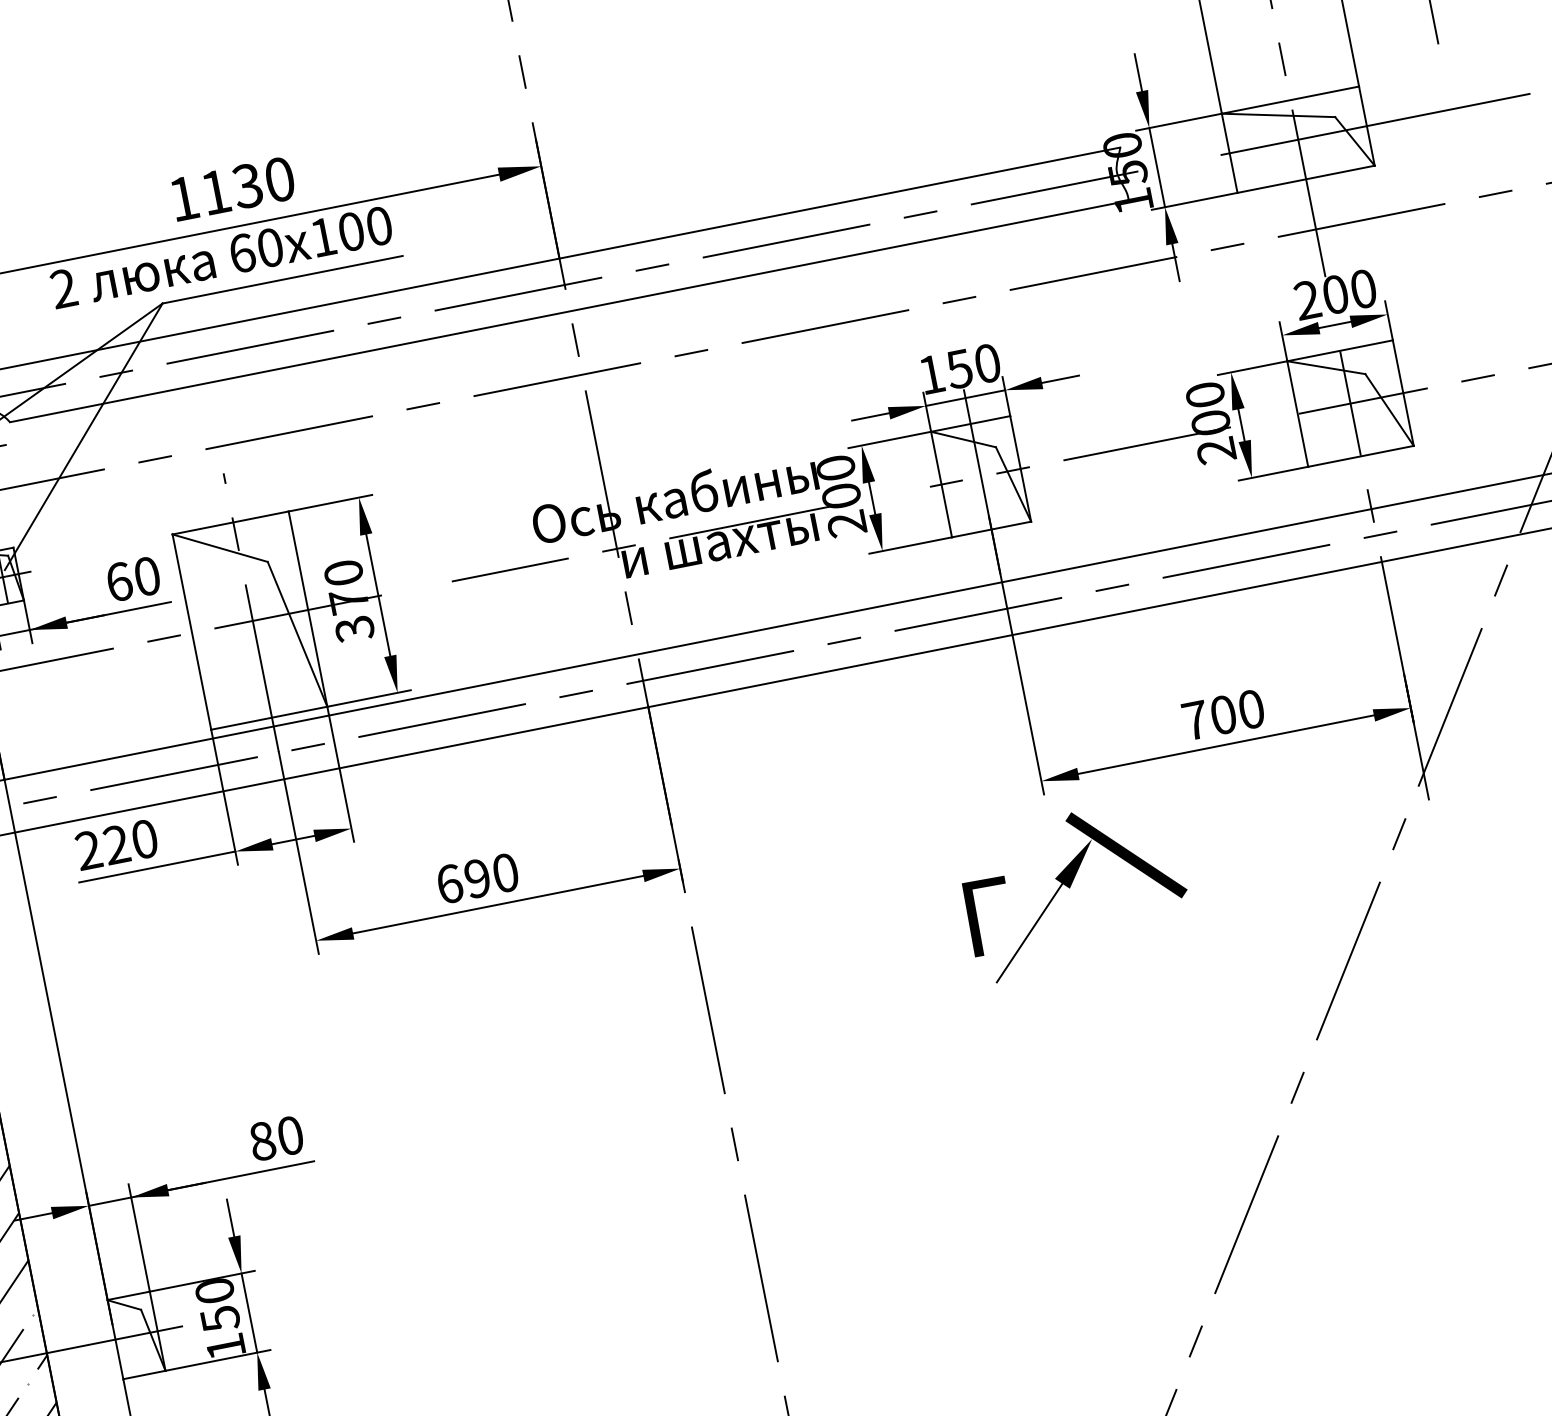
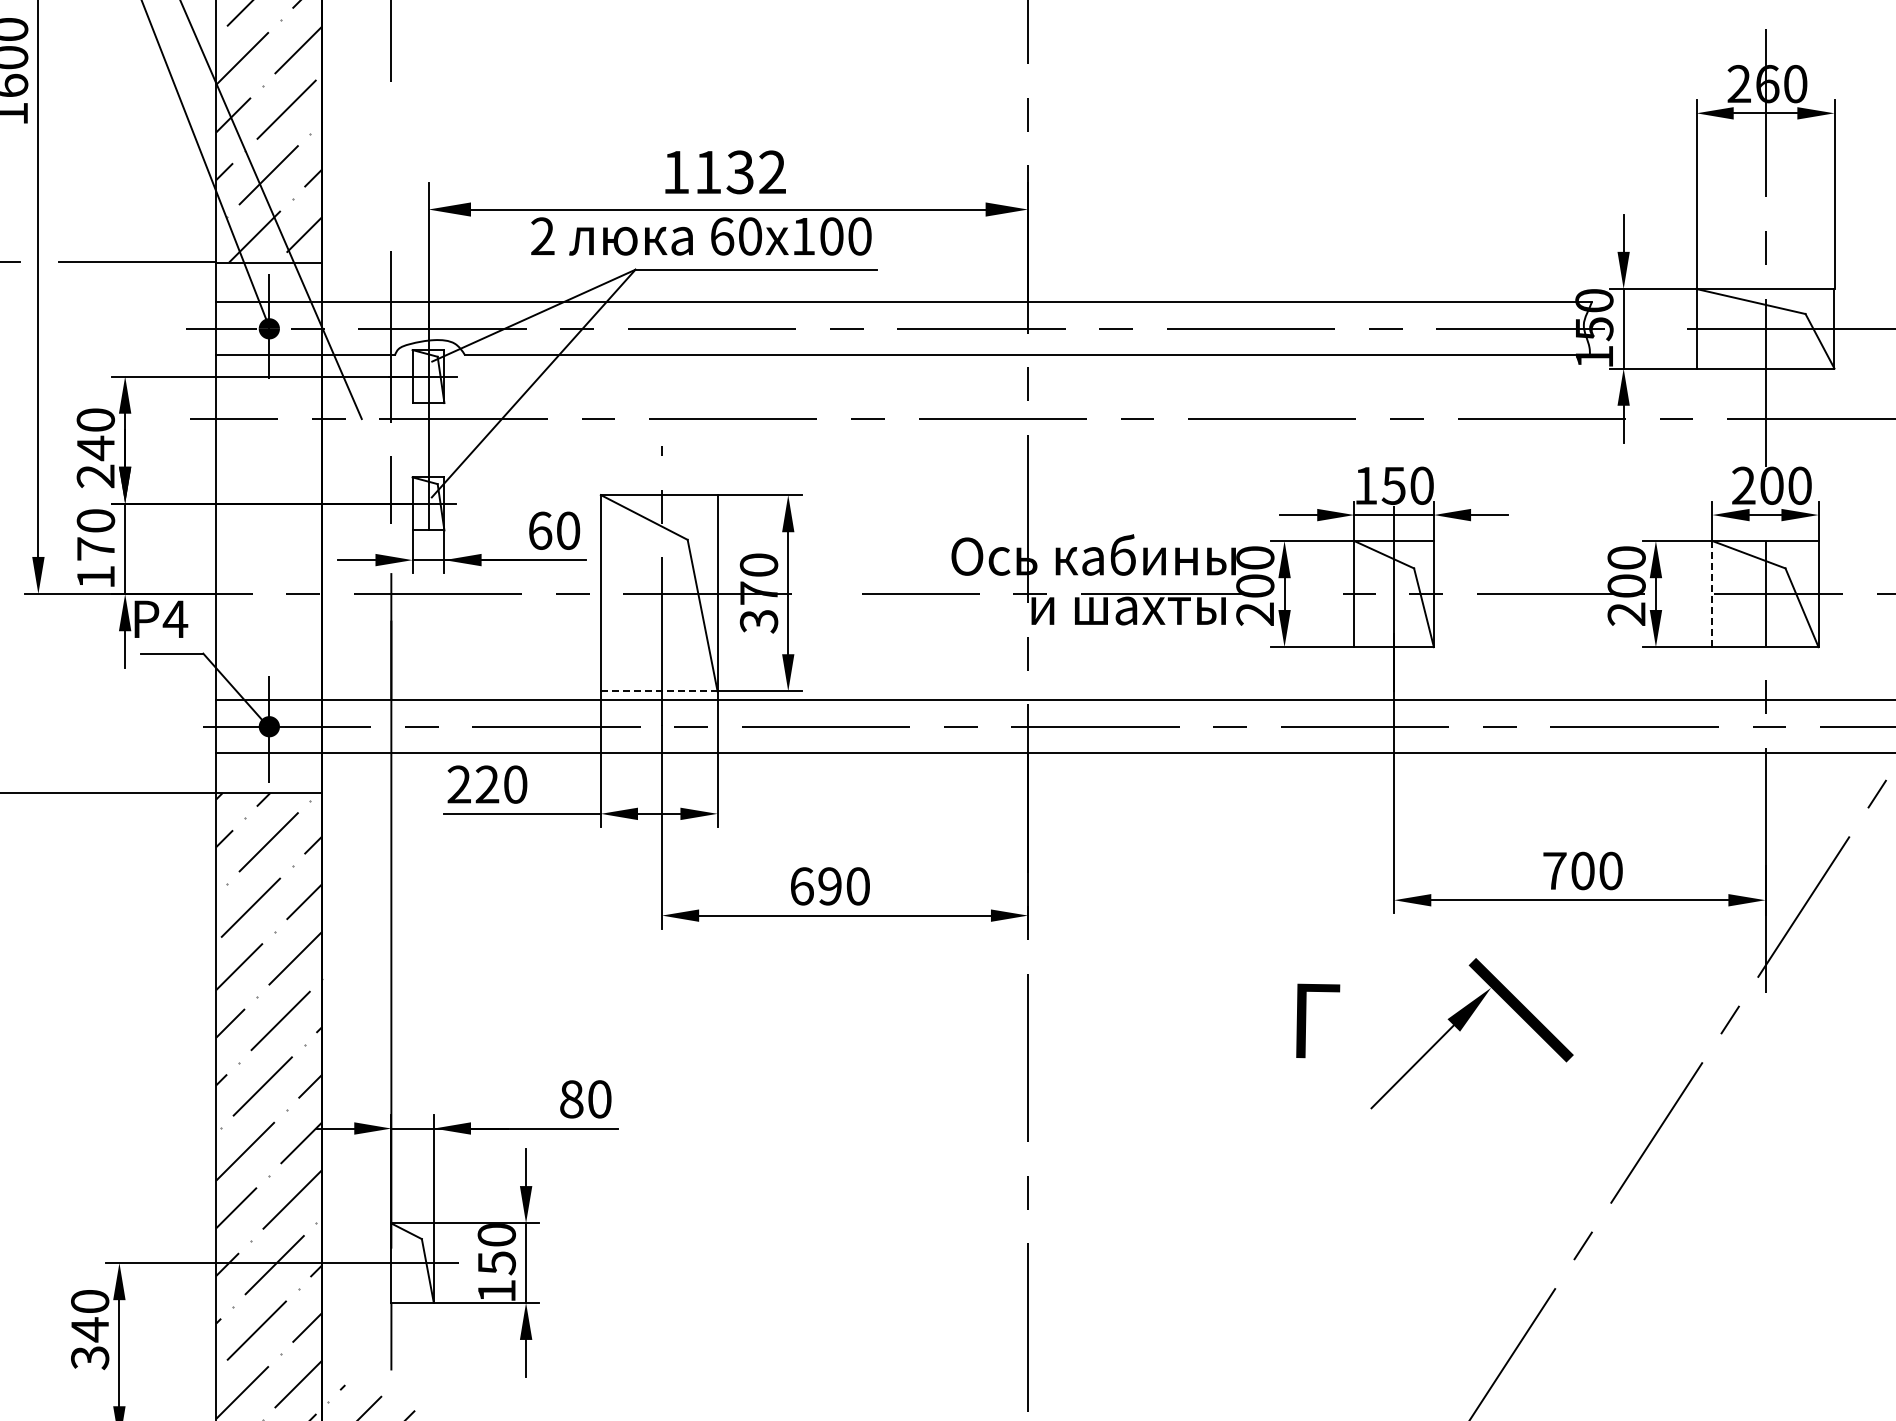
text: (279, 179) -> (772, 172), 1130 -> 1132
line: (1297, 413) -> (1712, 593), solid -> dashed
line: (268, 718) -> (658, 691), solid -> dashed
part: (1071, 885) -> (1462, 1028), moved

